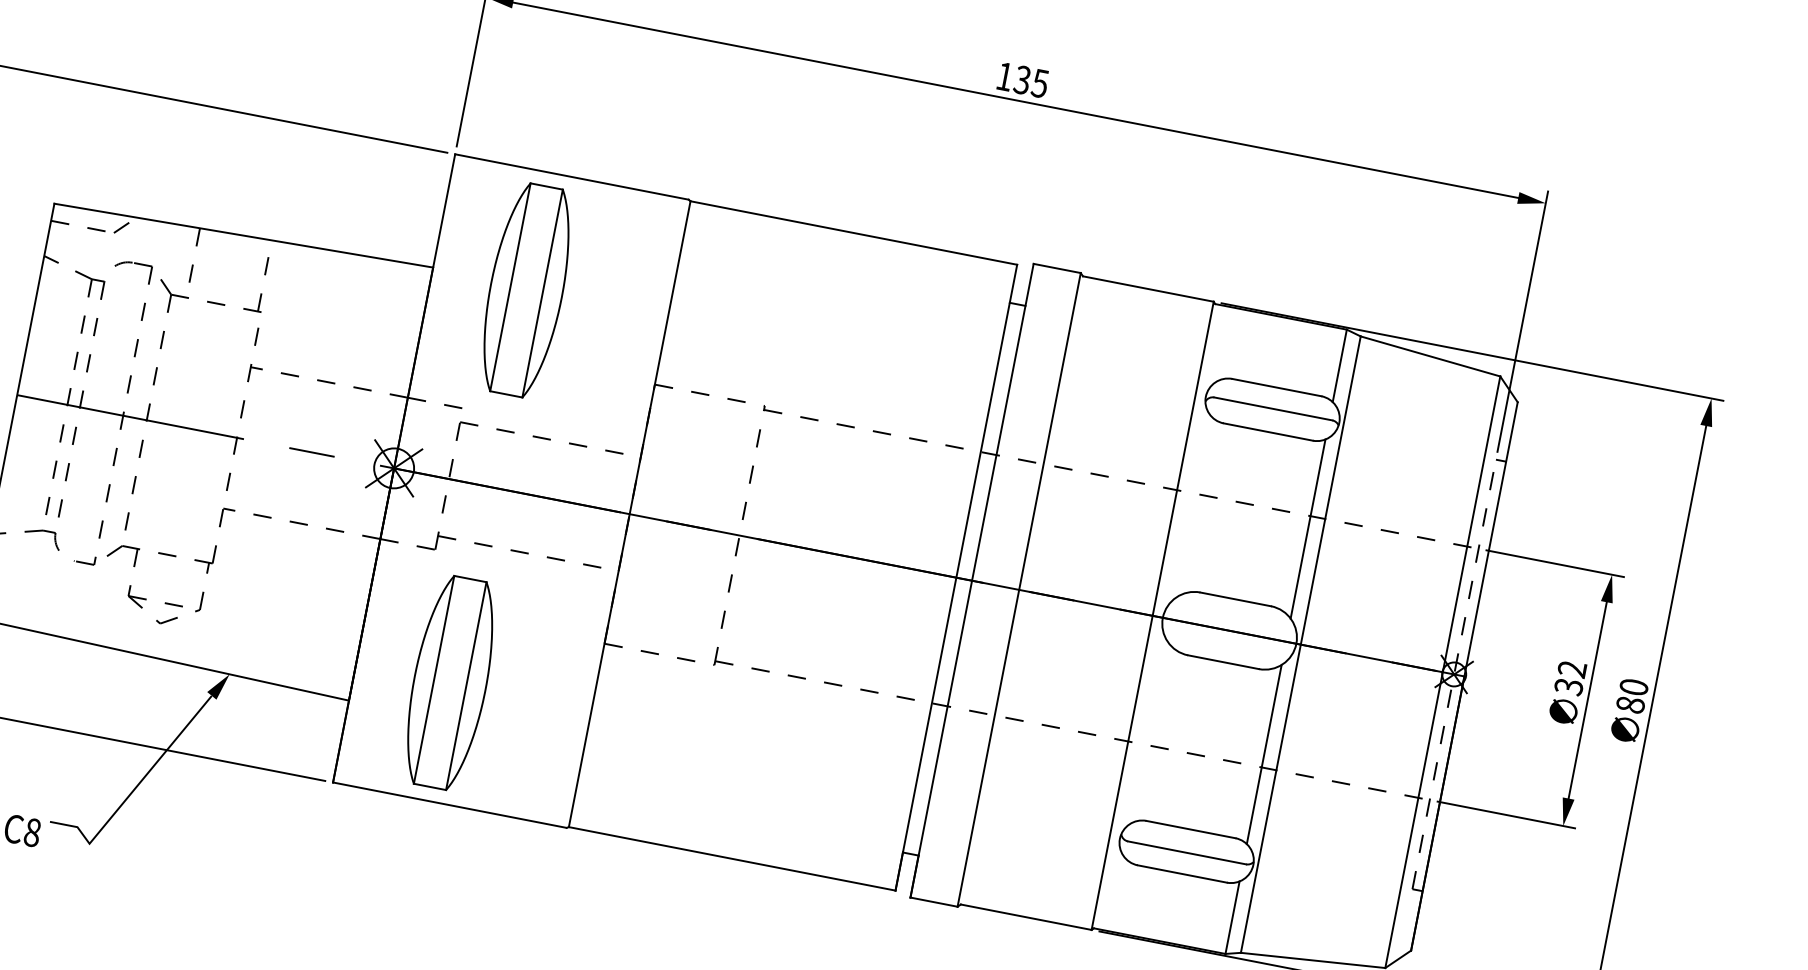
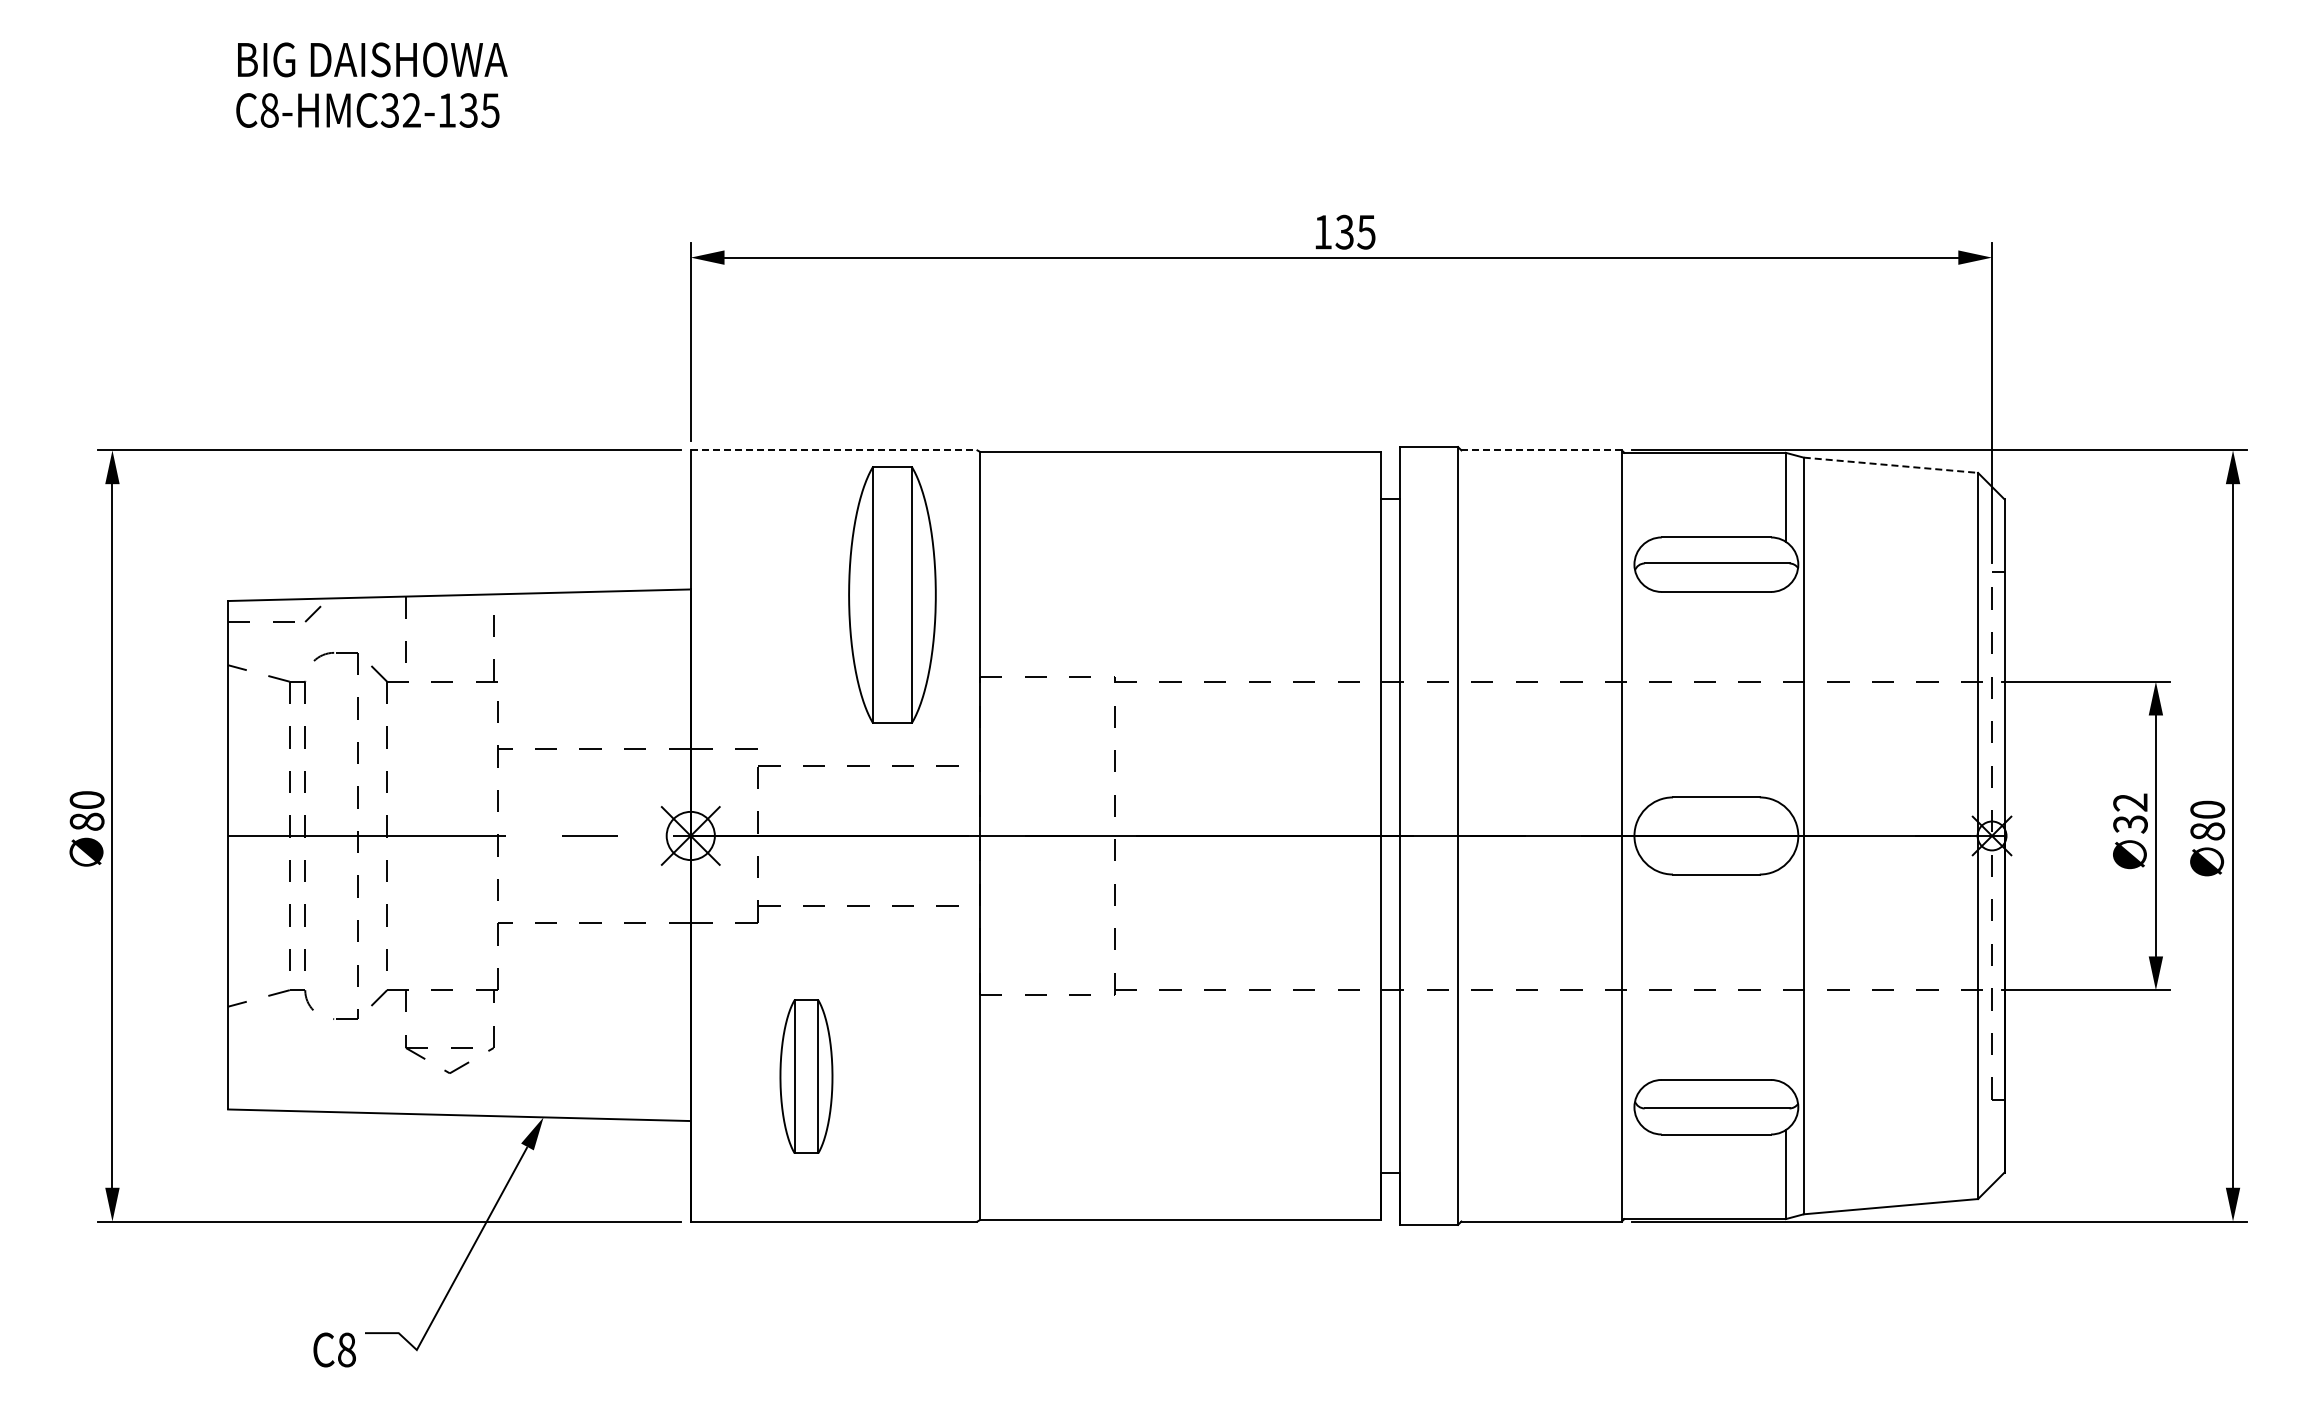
line: (572, 177) -> (834, 450), solid -> dashed
line: (1149, 289) -> (1542, 450), solid -> dashed
part: (526, 290) -> (892, 594), moved
line: (1430, 356) -> (1891, 465), solid -> dashed
line: (1307, 528) -> (1785, 697), removed
part: (450, 682) -> (806, 1076), size x0.6
line: (1264, 754) -> (1785, 974), removed

